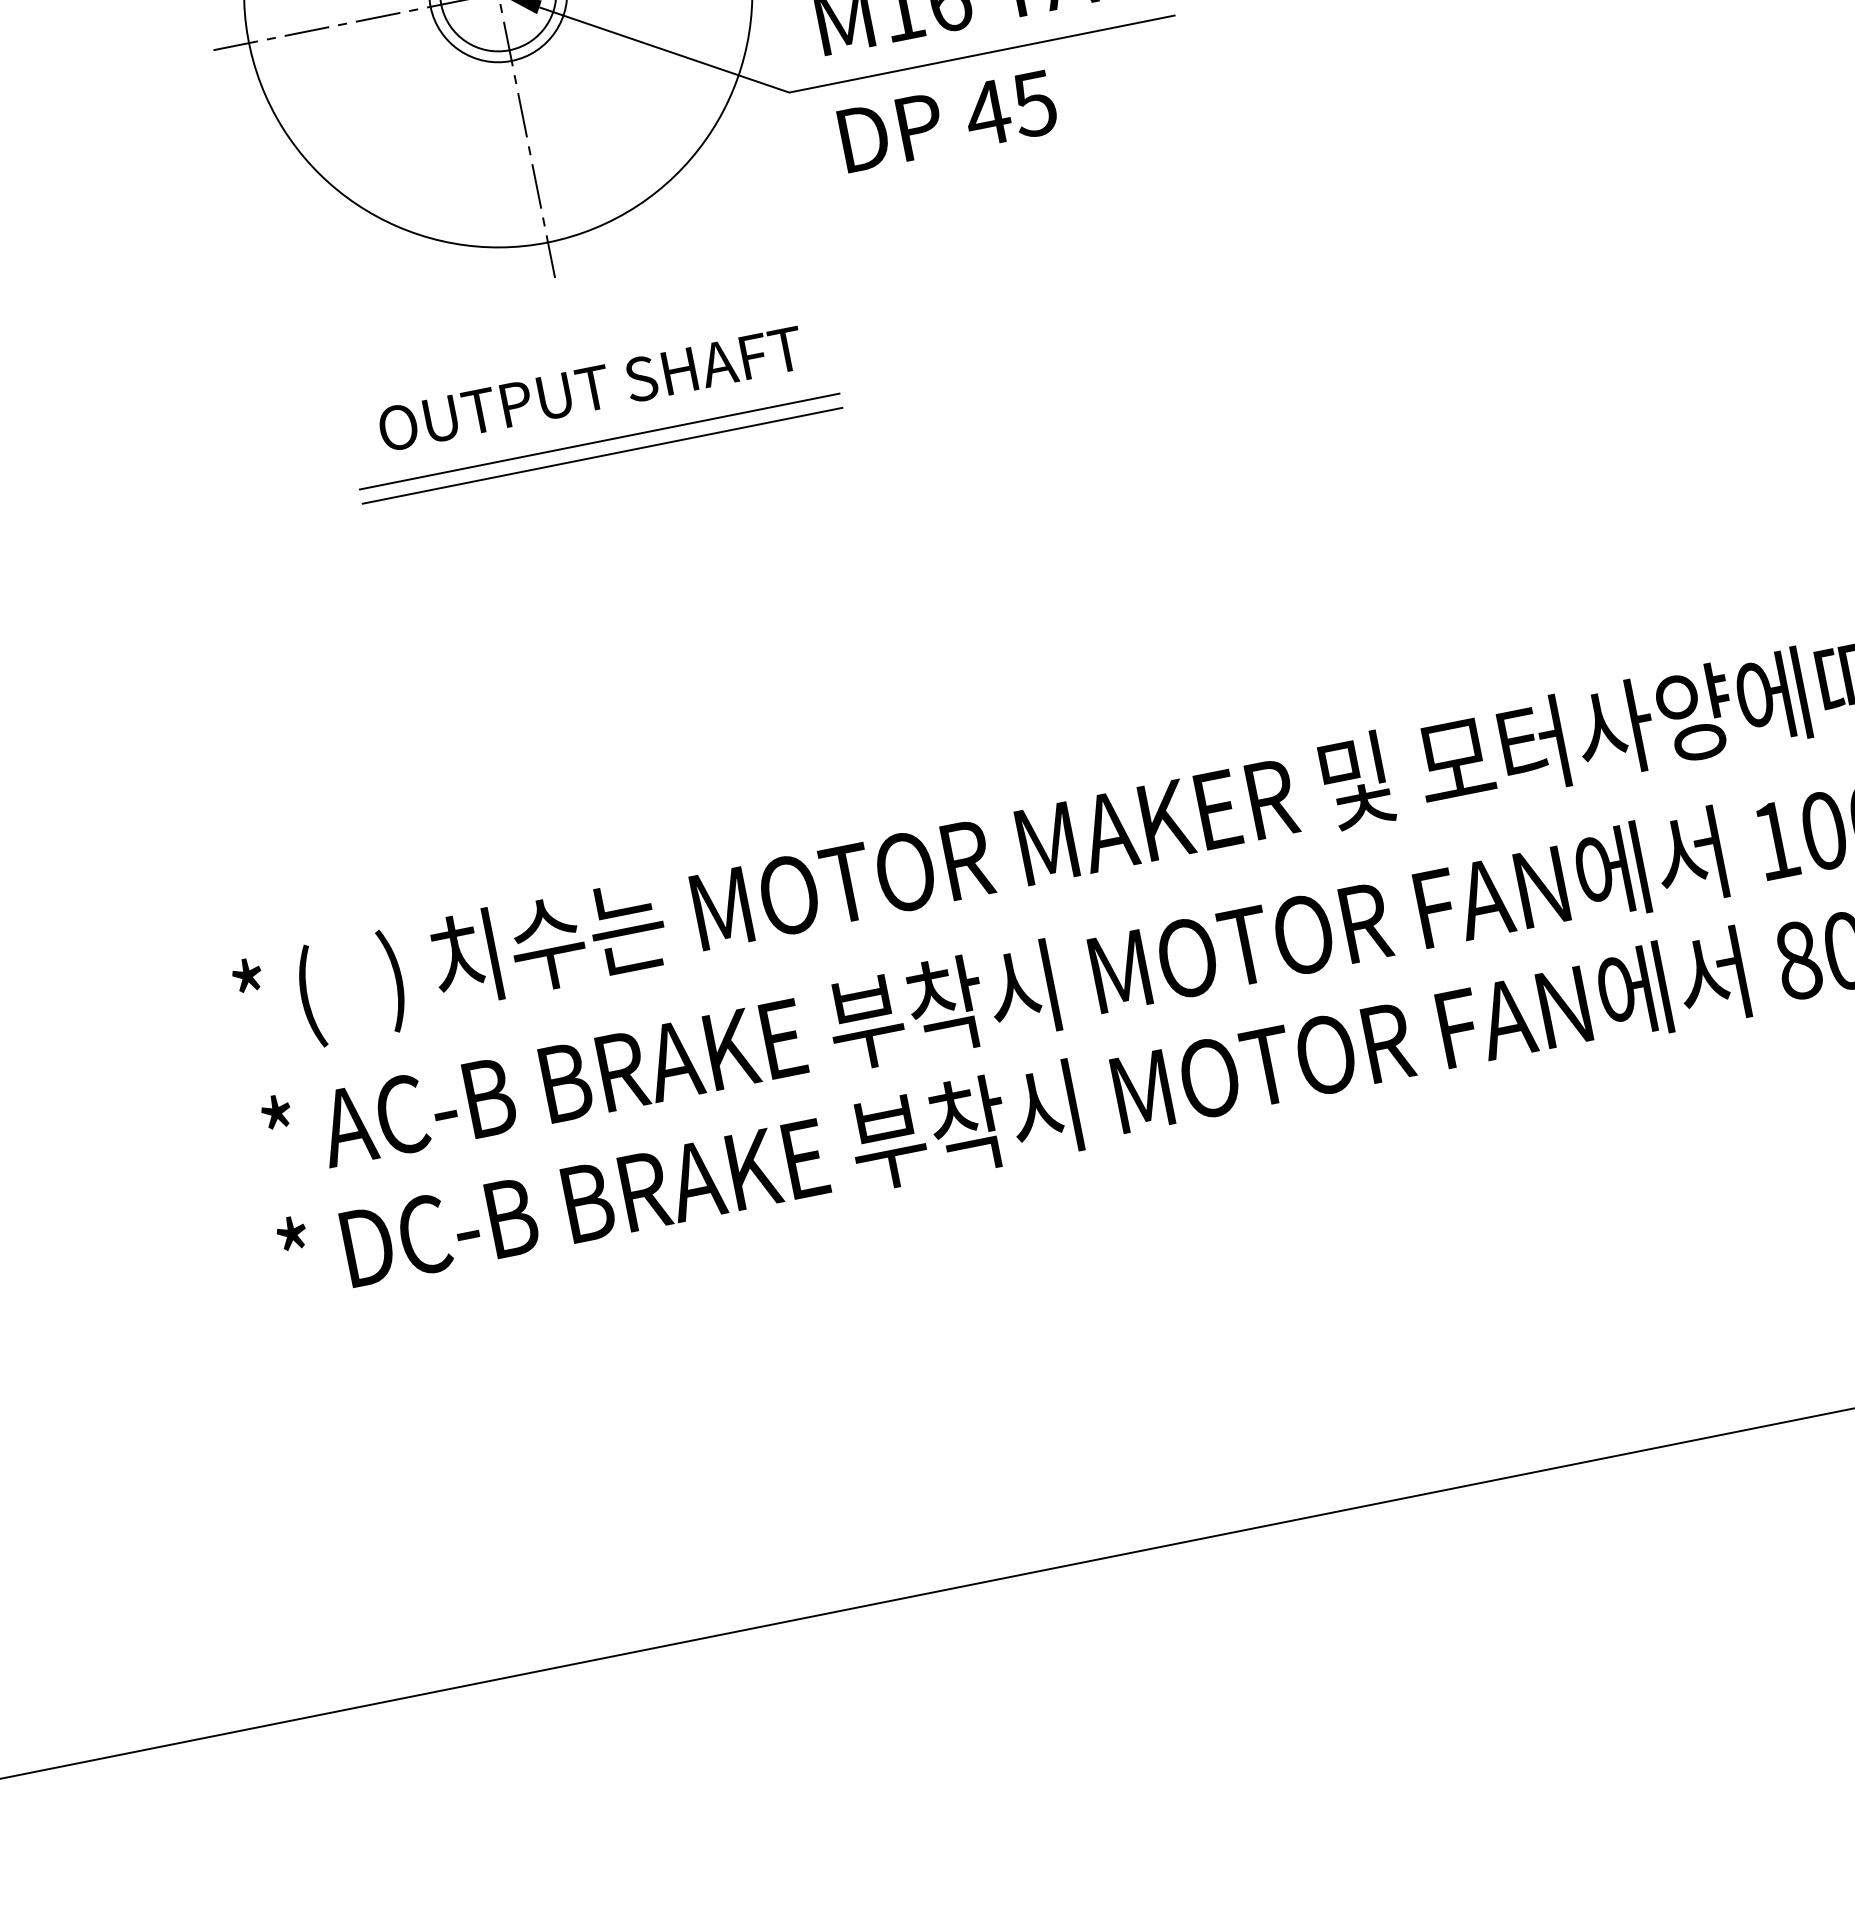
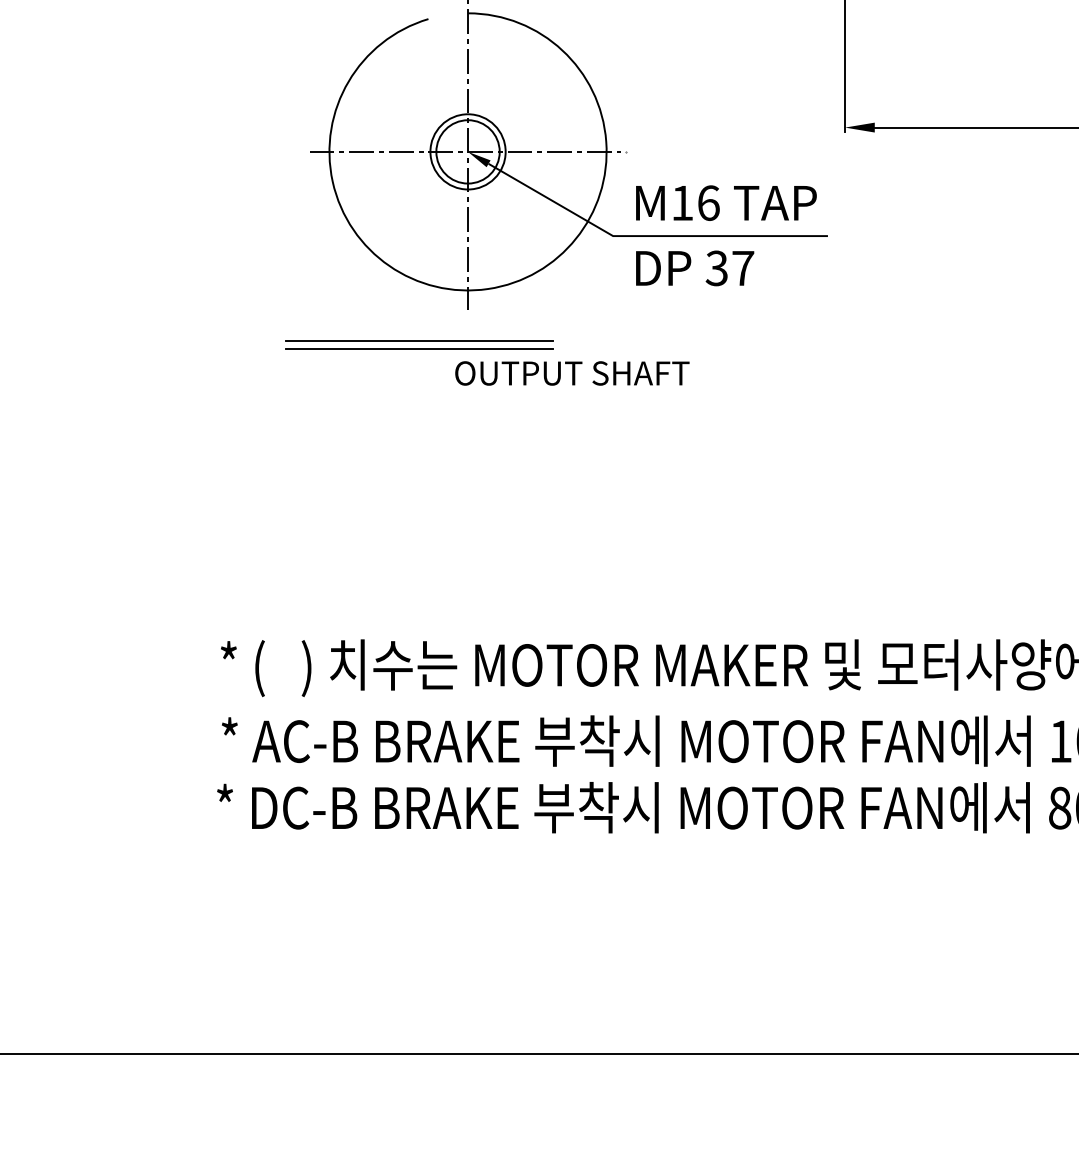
text: (1010, 109) -> (729, 268), 45 -> 37
text: (591, 389) -> (572, 373), moved
part: (600, 446) -> (419, 344), moved

